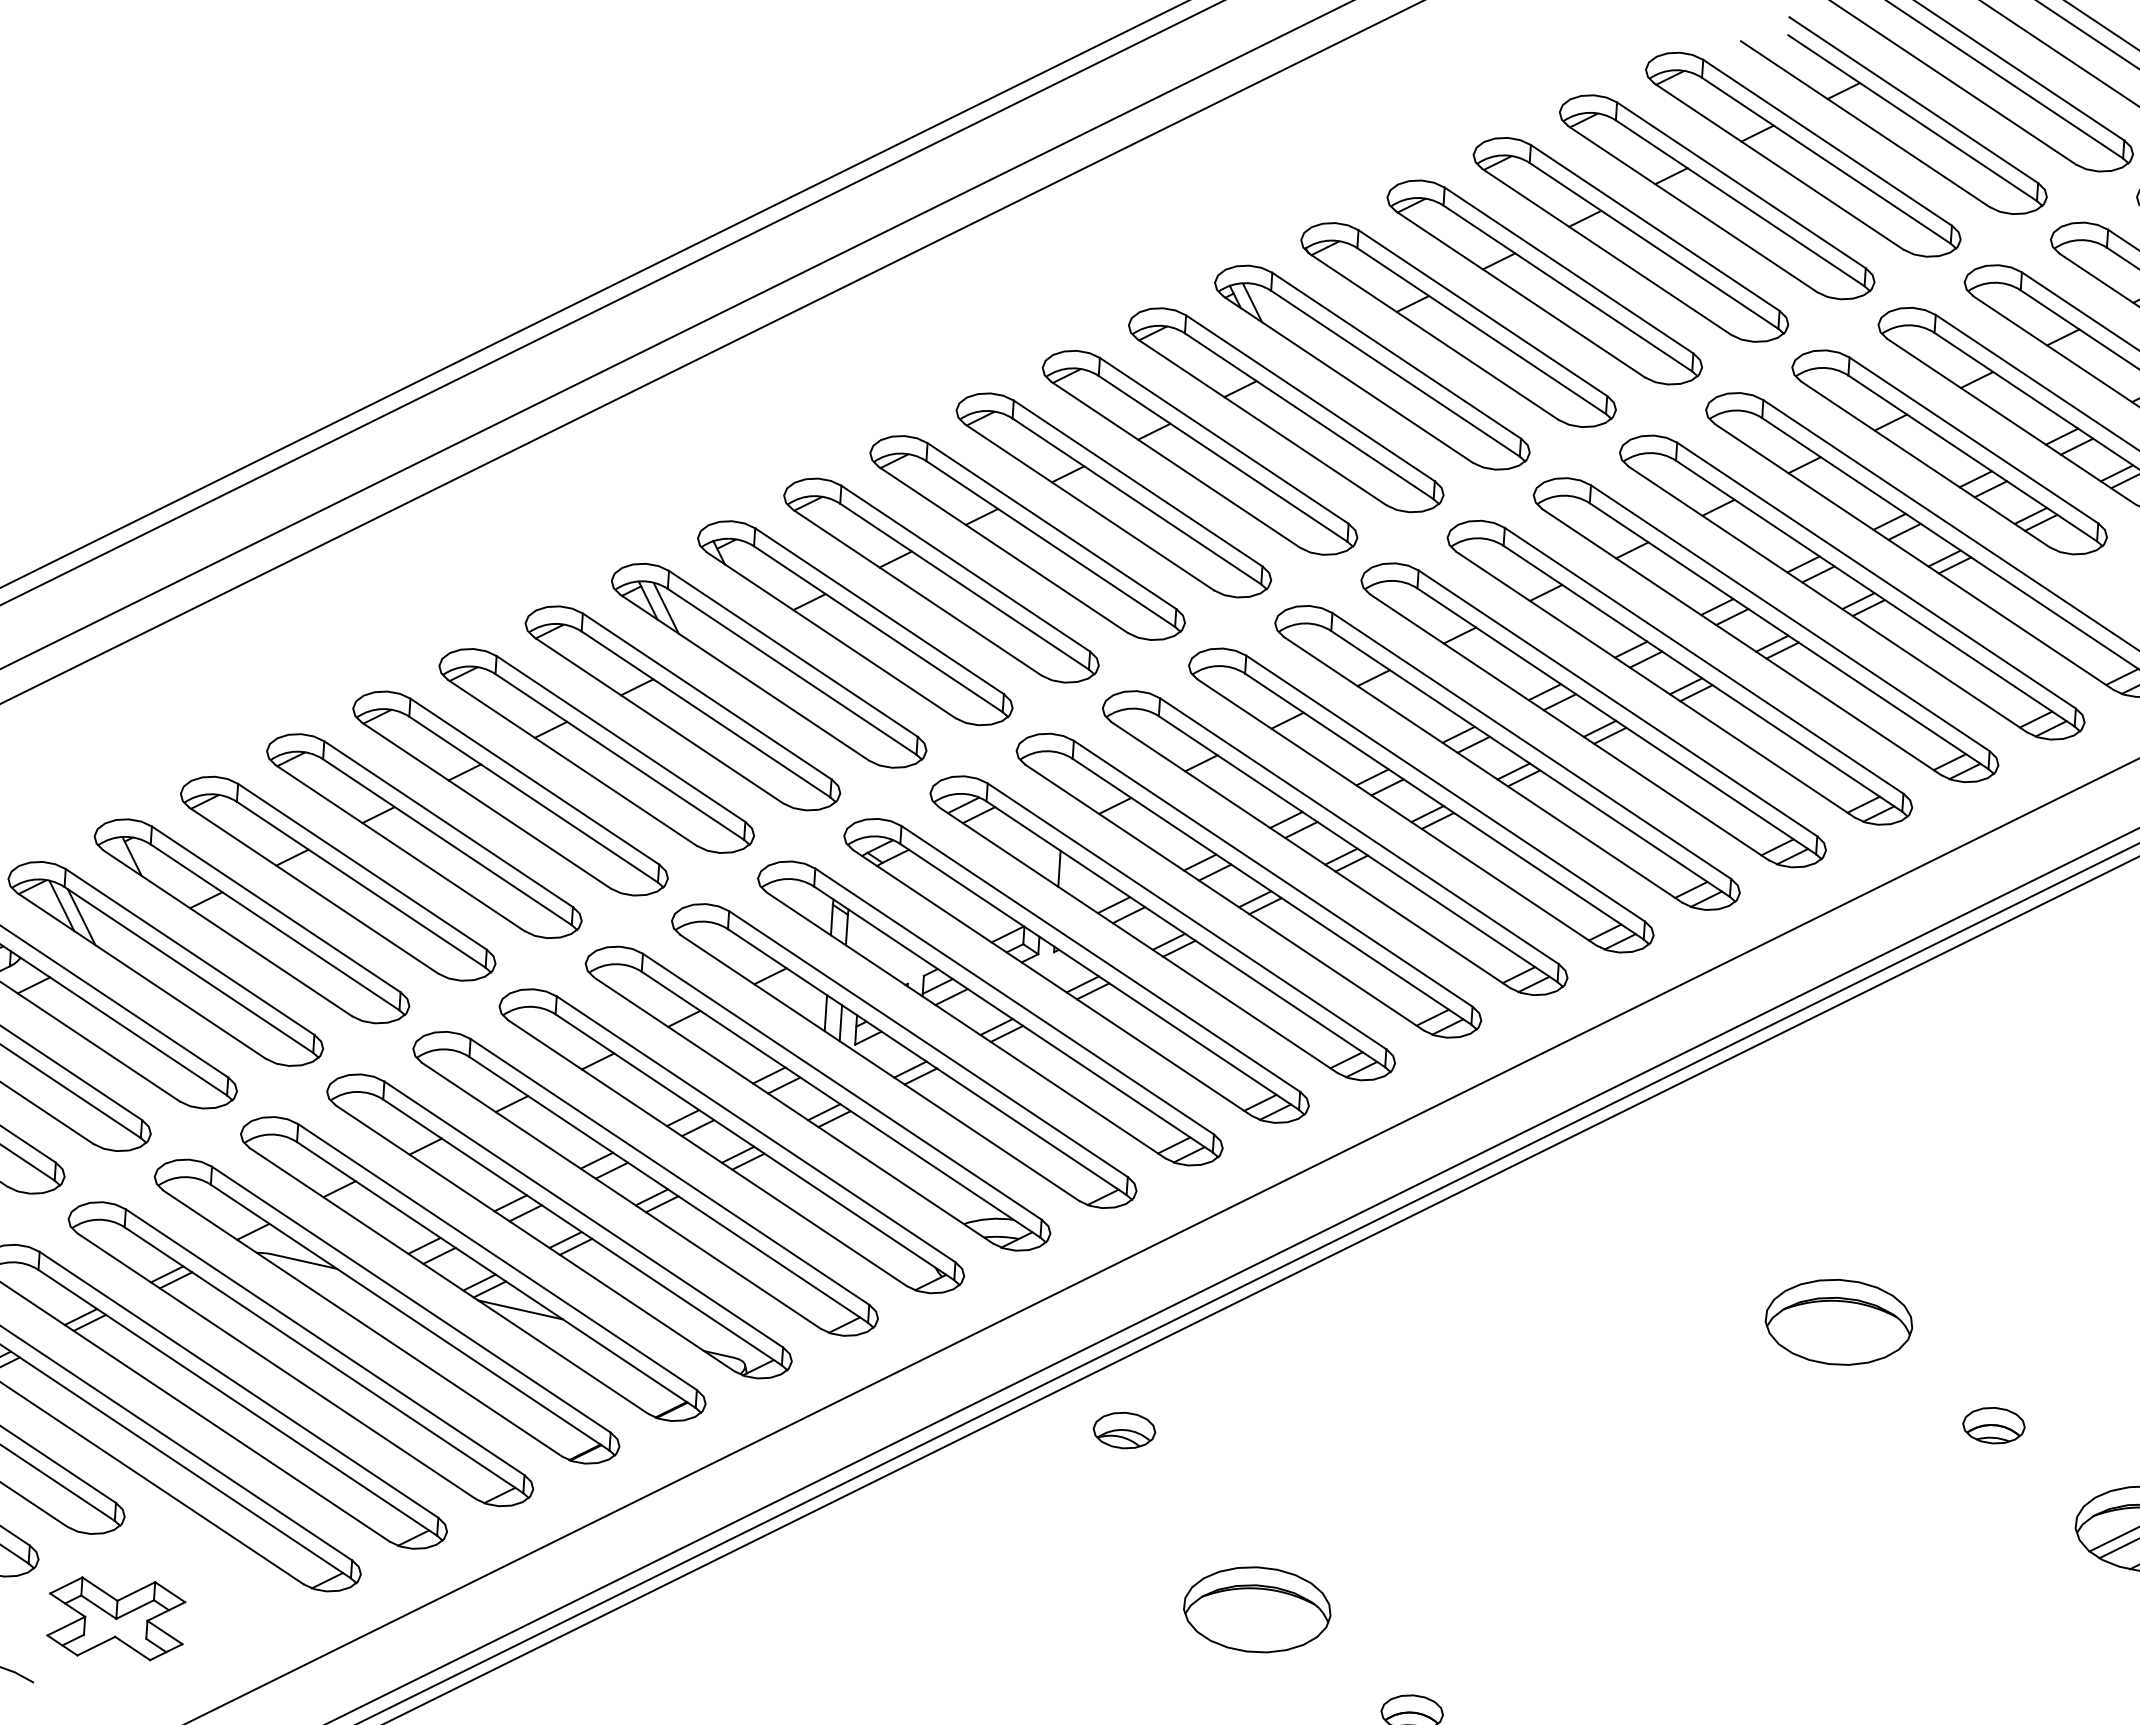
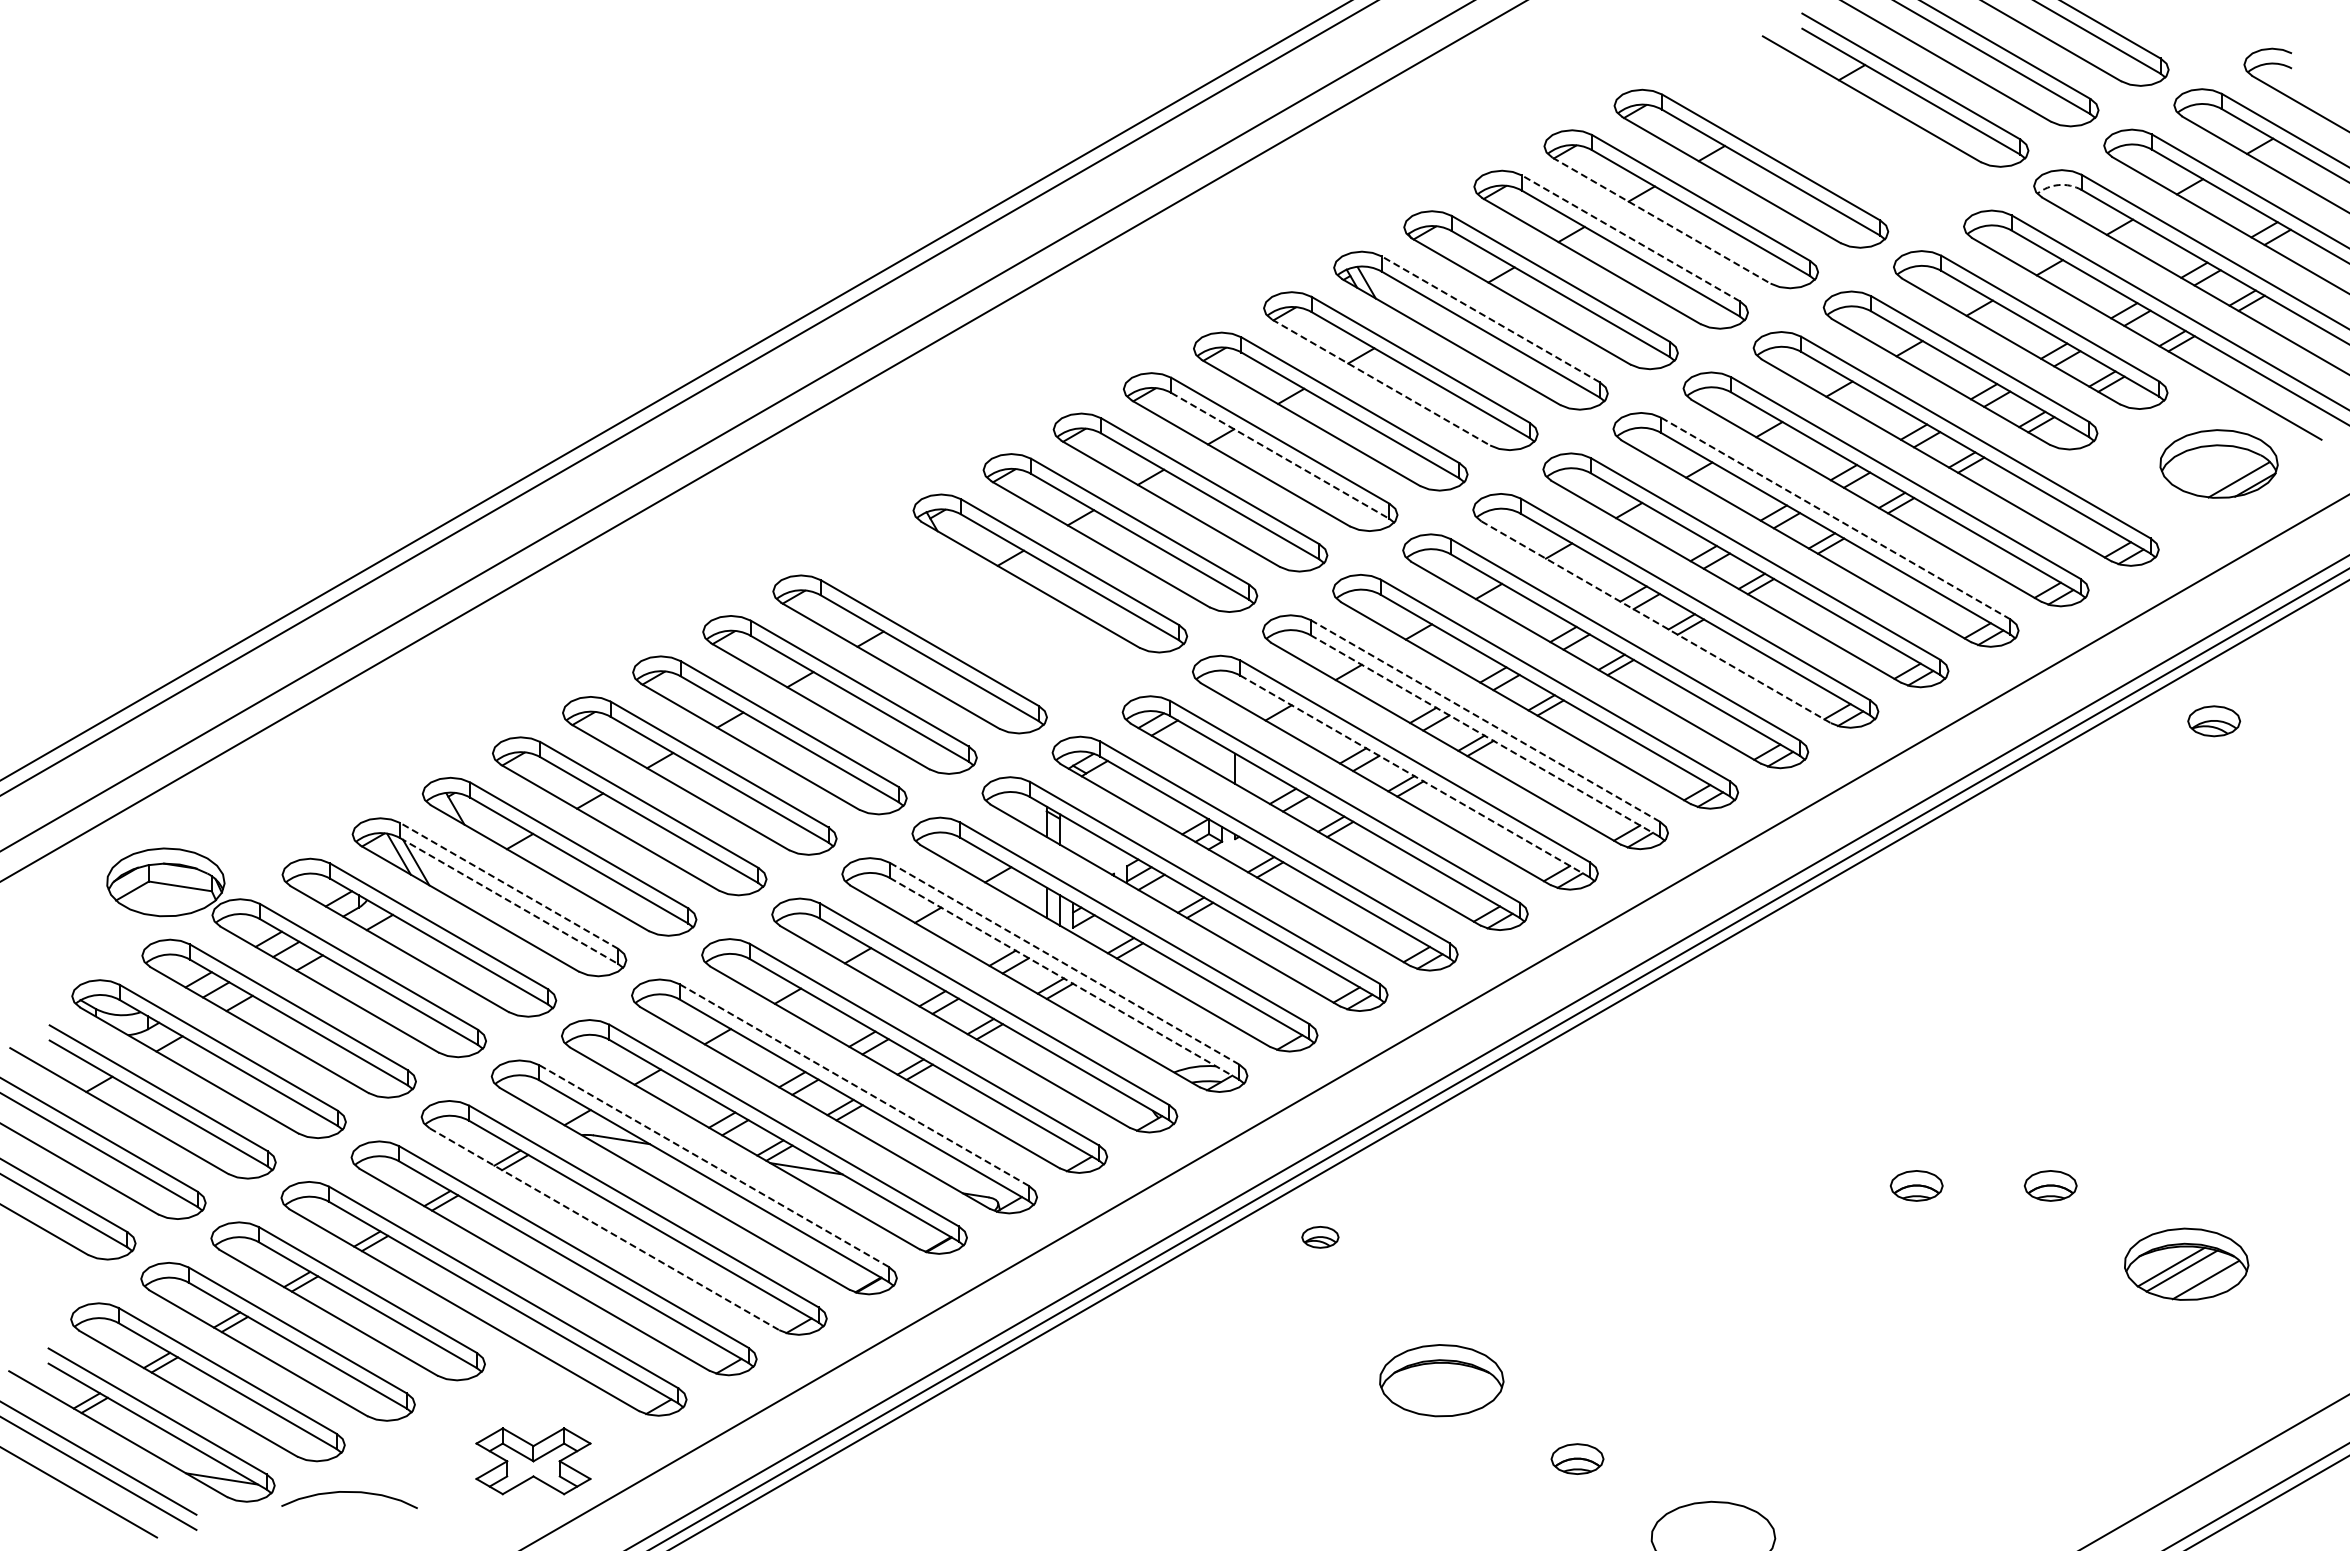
part: (1803, 154) -> (1821, 128), removed
arc: (2079, 240) -> (2058, 185), solid -> dashed
line: (1606, 251) -> (1661, 220), solid -> dashed
line: (1568, 270) -> (1630, 238), solid -> dashed
line: (1396, 355) -> (1490, 319), solid -> dashed
line: (1262, 422) -> (1381, 382), solid -> dashed
line: (1137, 500) -> (1280, 455), solid -> dashed
line: (1790, 618) -> (1835, 518), solid -> dashed
part: (768, 665) -> (979, 613), removed
line: (1569, 727) -> (1656, 622), solid -> dashed
line: (1359, 830) -> (1485, 720), solid -> dashed
line: (1358, 849) -> (1485, 736), solid -> dashed
line: (1272, 891) -> (1415, 776), solid -> dashed
line: (190, 951) -> (509, 885), solid -> dashed
line: (189, 970) -> (509, 901), solid -> dashed
line: (842, 1086) -> (1064, 963), solid -> dashed
line: (841, 1104) -> (1064, 978), solid -> dashed
line: (583, 1214) -> (854, 1085), solid -> dashed
line: (411, 1300) -> (714, 1166), solid -> dashed
part: (1838, 1321) -> (1914, 1106), removed
line: (276, 1366) -> (604, 1229), solid -> dashed
part: (1834, 1414) -> (1916, 1185), added
part: (1124, 1430) -> (1320, 1237), size x0.7
part: (116, 1619) -> (533, 1461), moved

